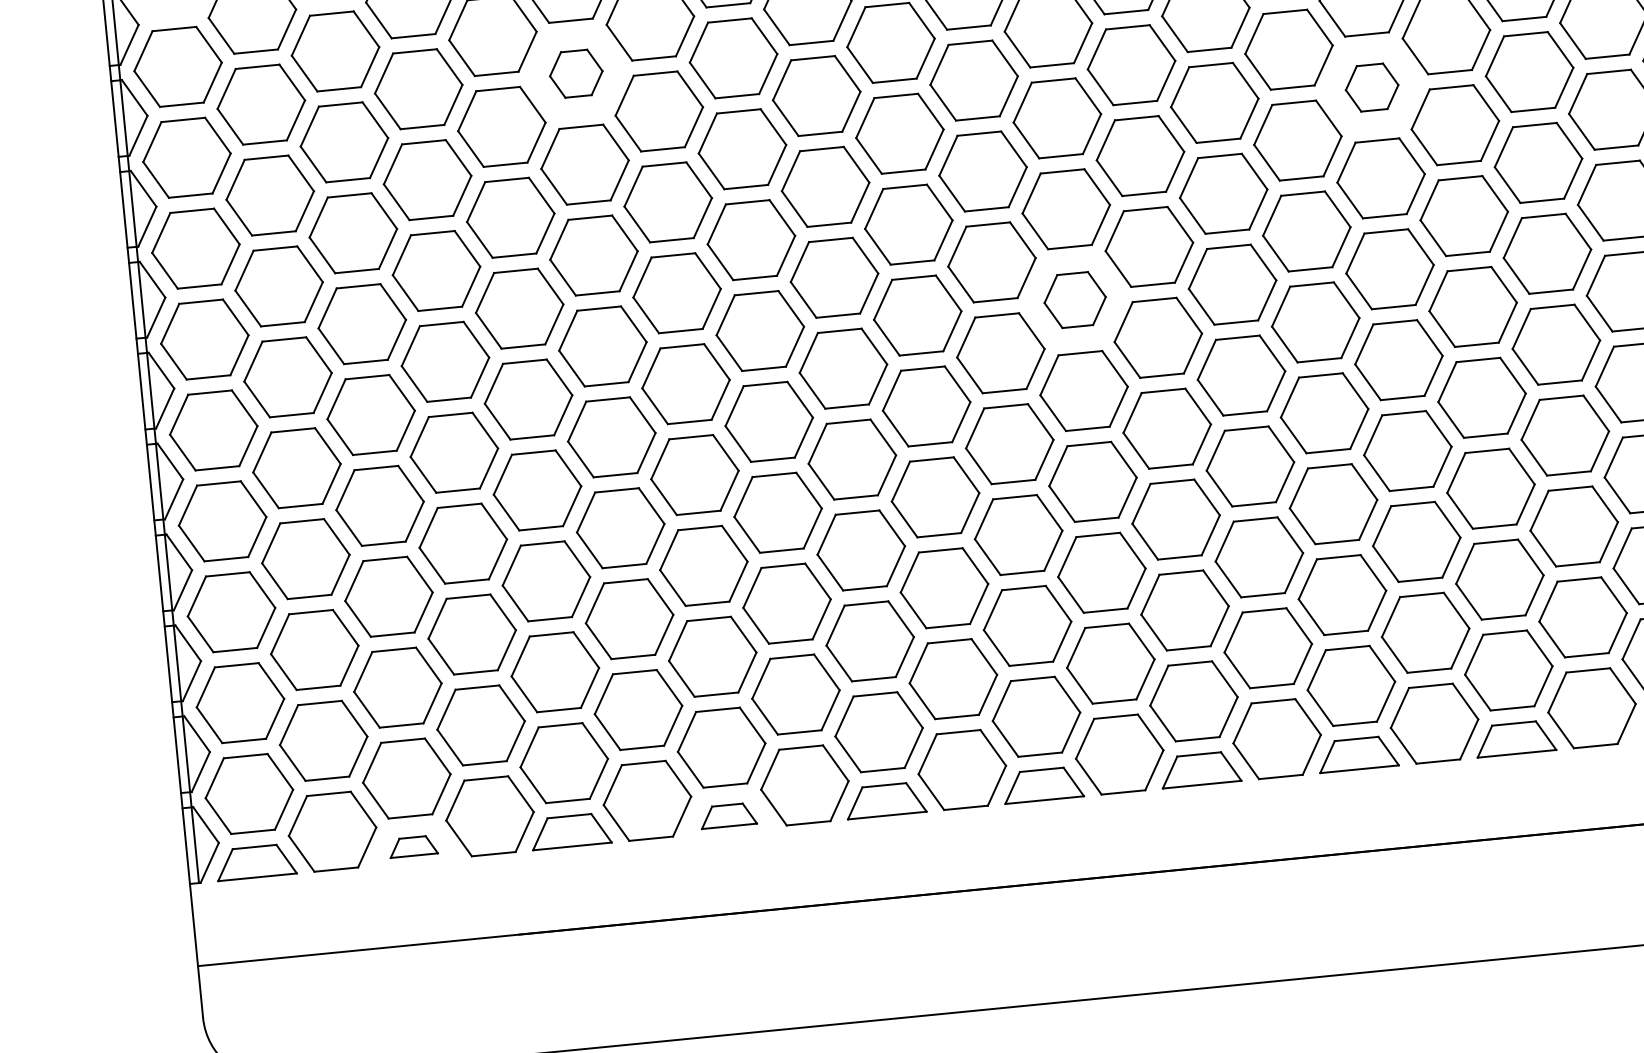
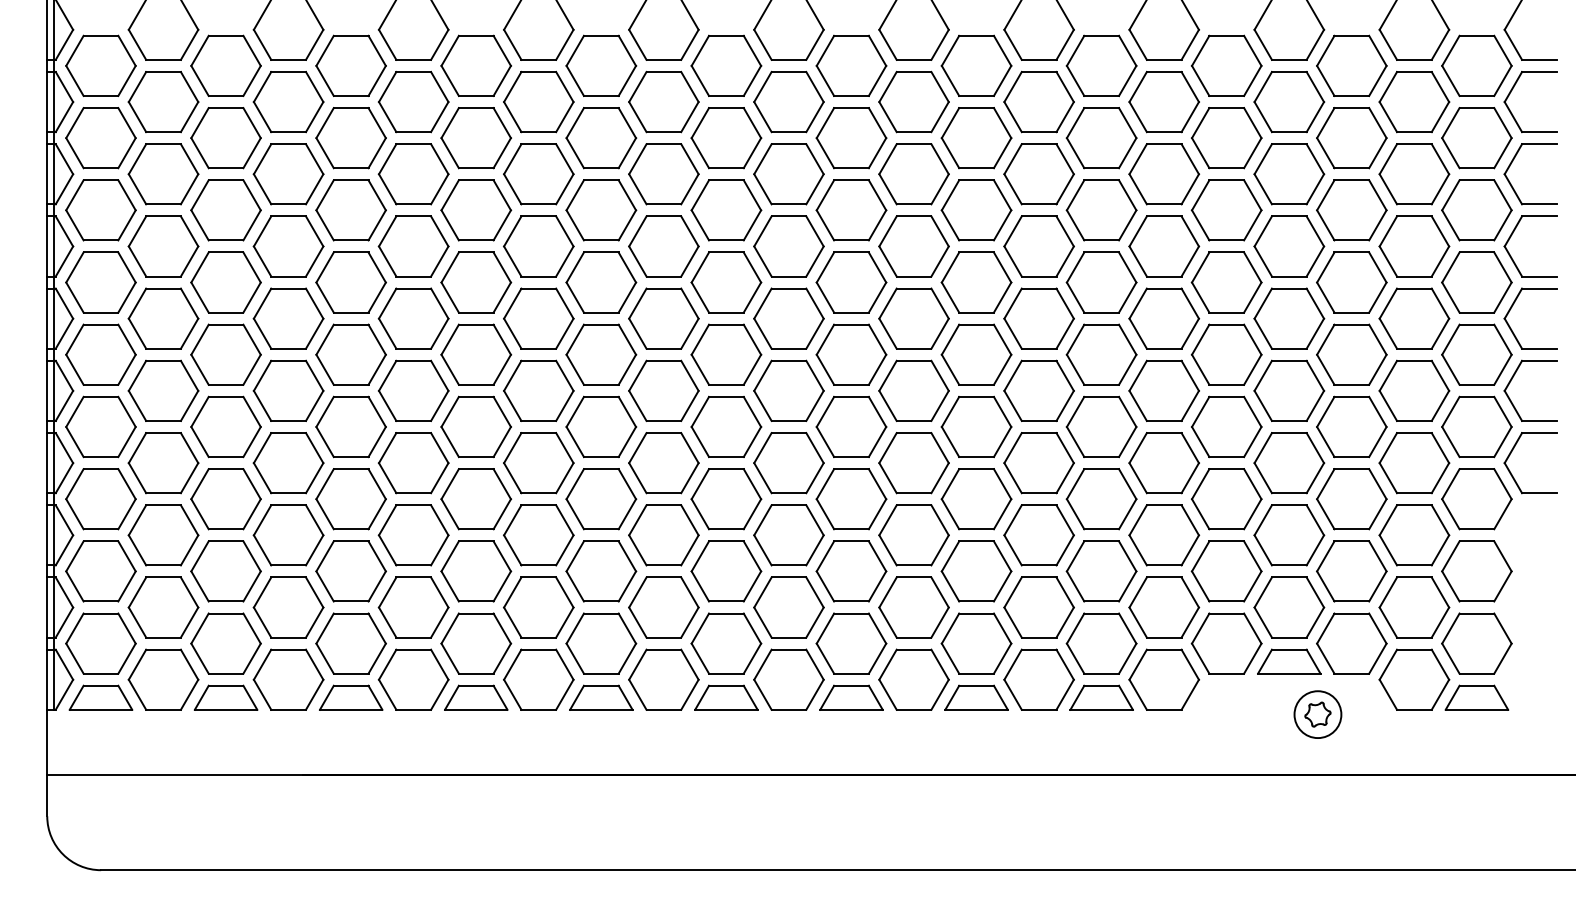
part: (575, 73) -> (413, 101), size x1.67
part: (1371, 87) -> (1038, 174), size x1.67
part: (1074, 299) -> (788, 318), size x1.43
part: (728, 815) -> (476, 697), size x1.43
part: (412, 846) -> (225, 697), size x1.67

